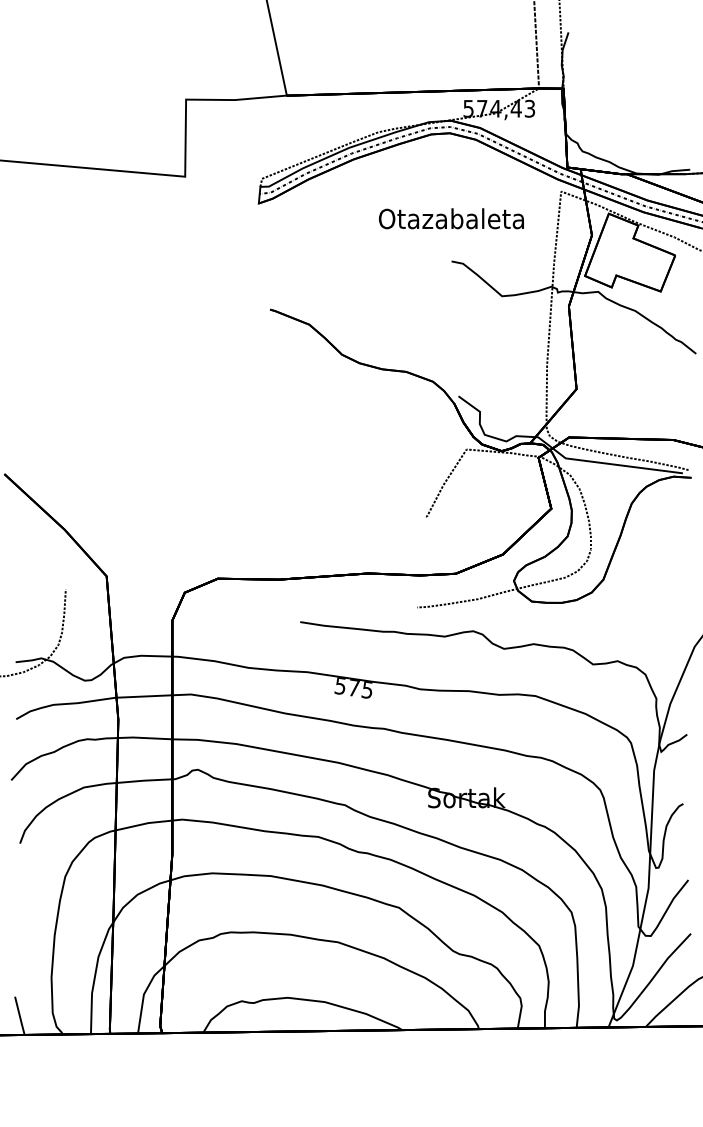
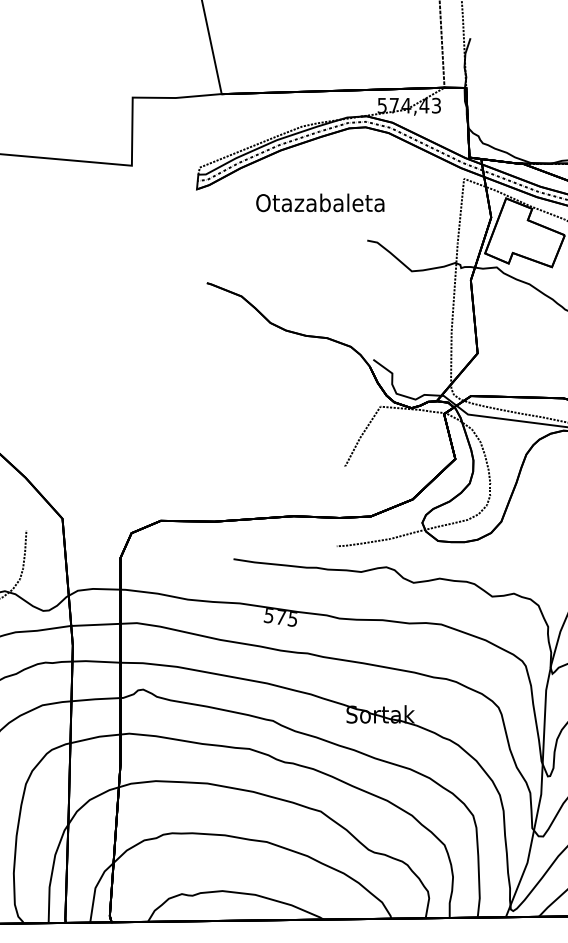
text: (451, 218) -> (320, 202), moved

